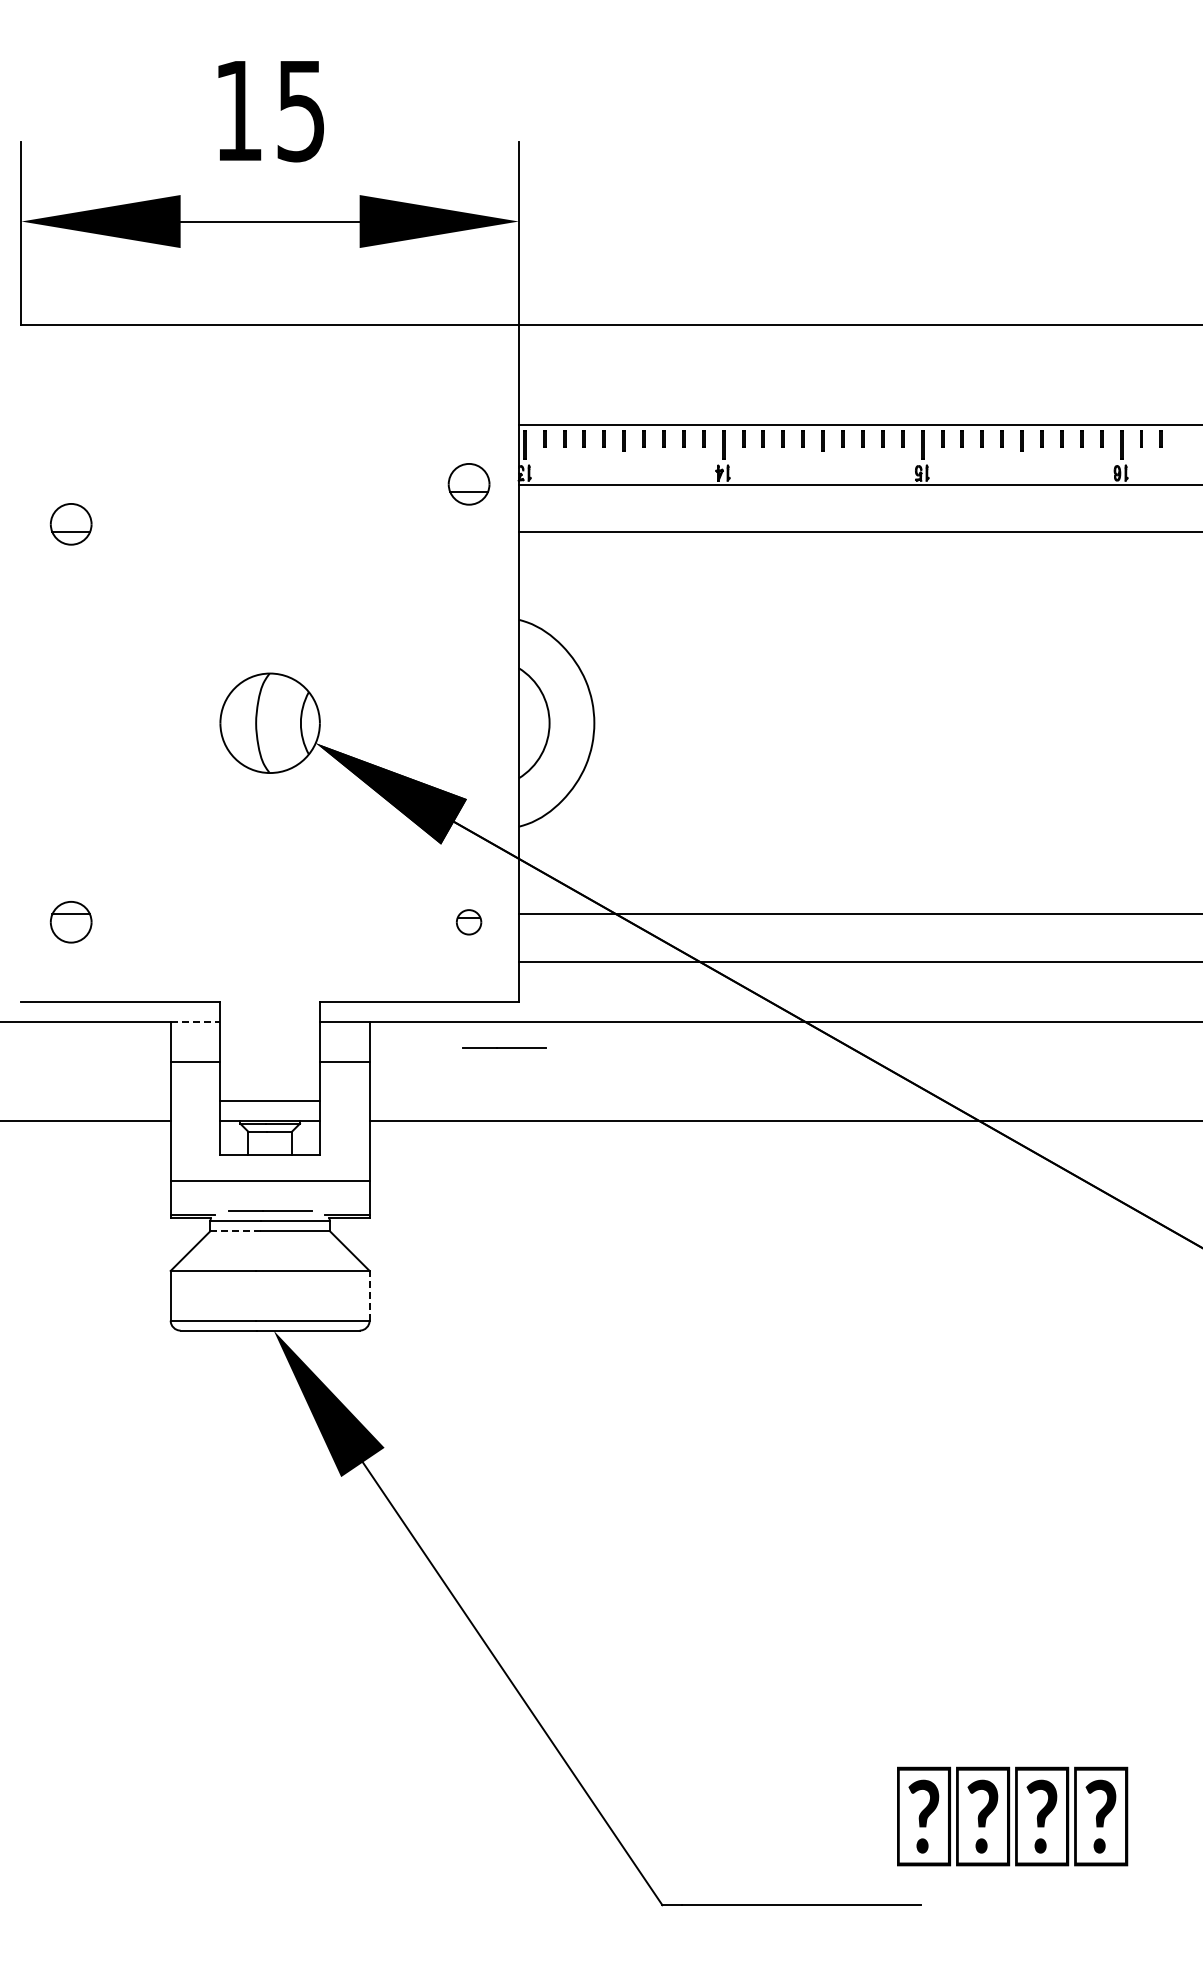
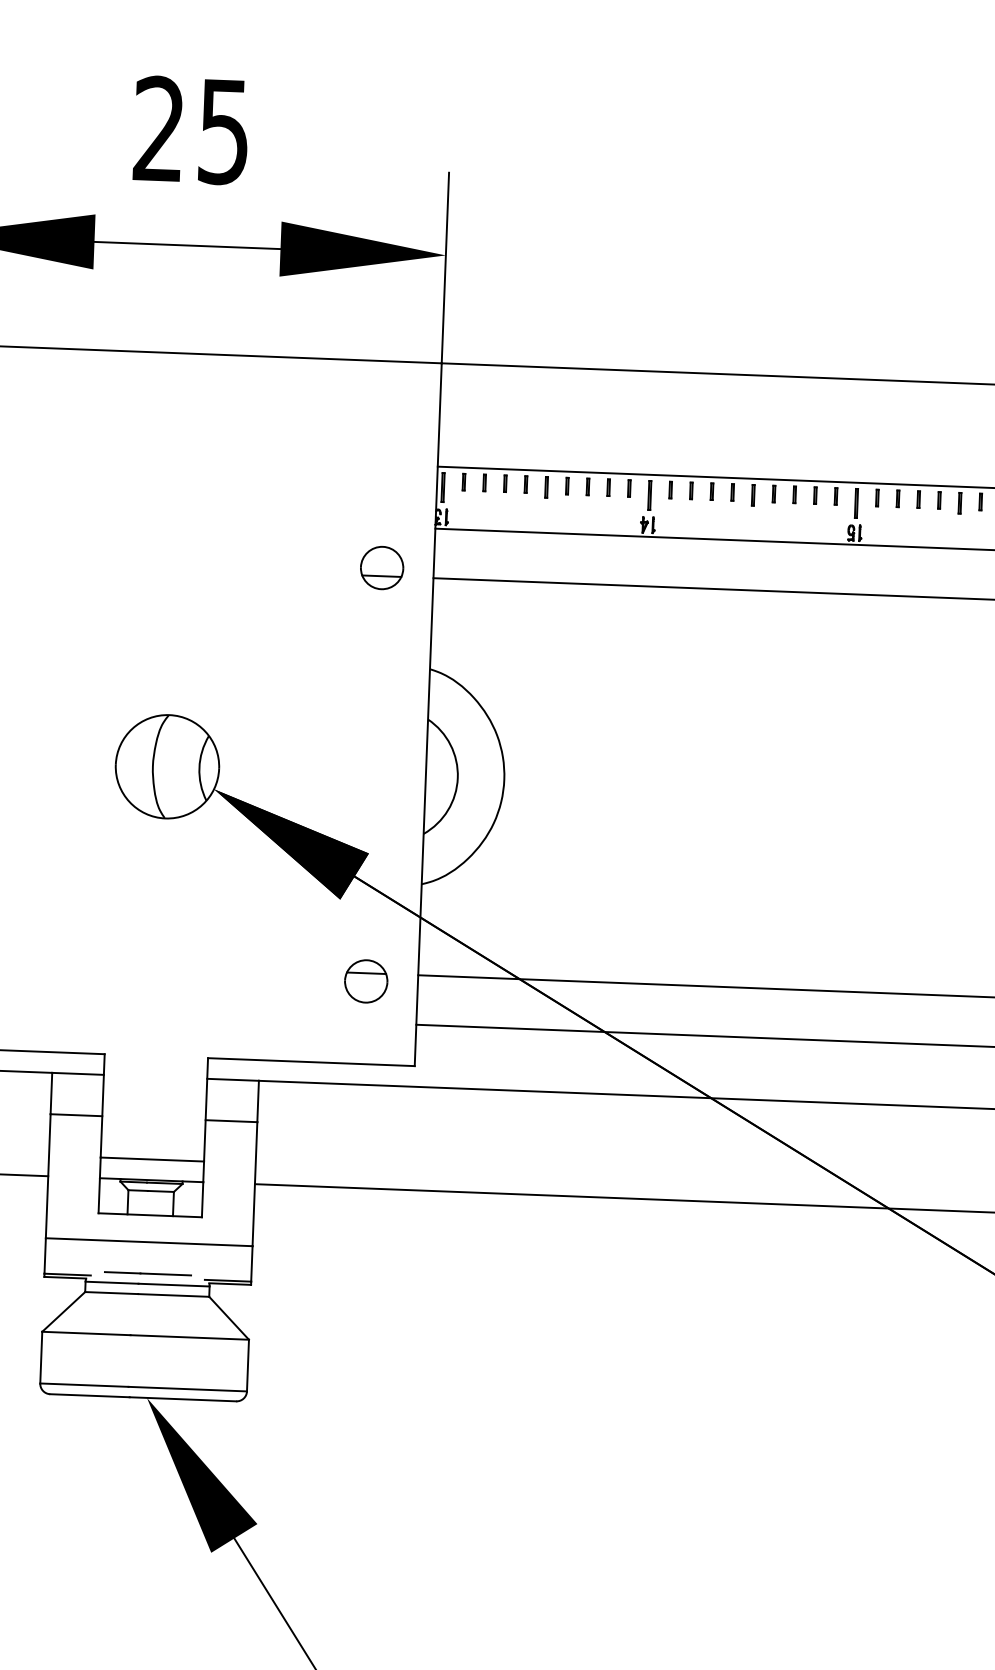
text: (237, 109) -> (158, 127), 15 -> 25
part: (468, 484) -> (381, 568), moved
part: (468, 922) -> (365, 981), size x1.67
line: (195, 1021) -> (78, 1073), dashed -> solid
line: (504, 1047) -> (398, 1112), removed
line: (236, 1231) -> (112, 1293), dashed -> solid
line: (369, 1295) -> (247, 1365), dashed -> solid

